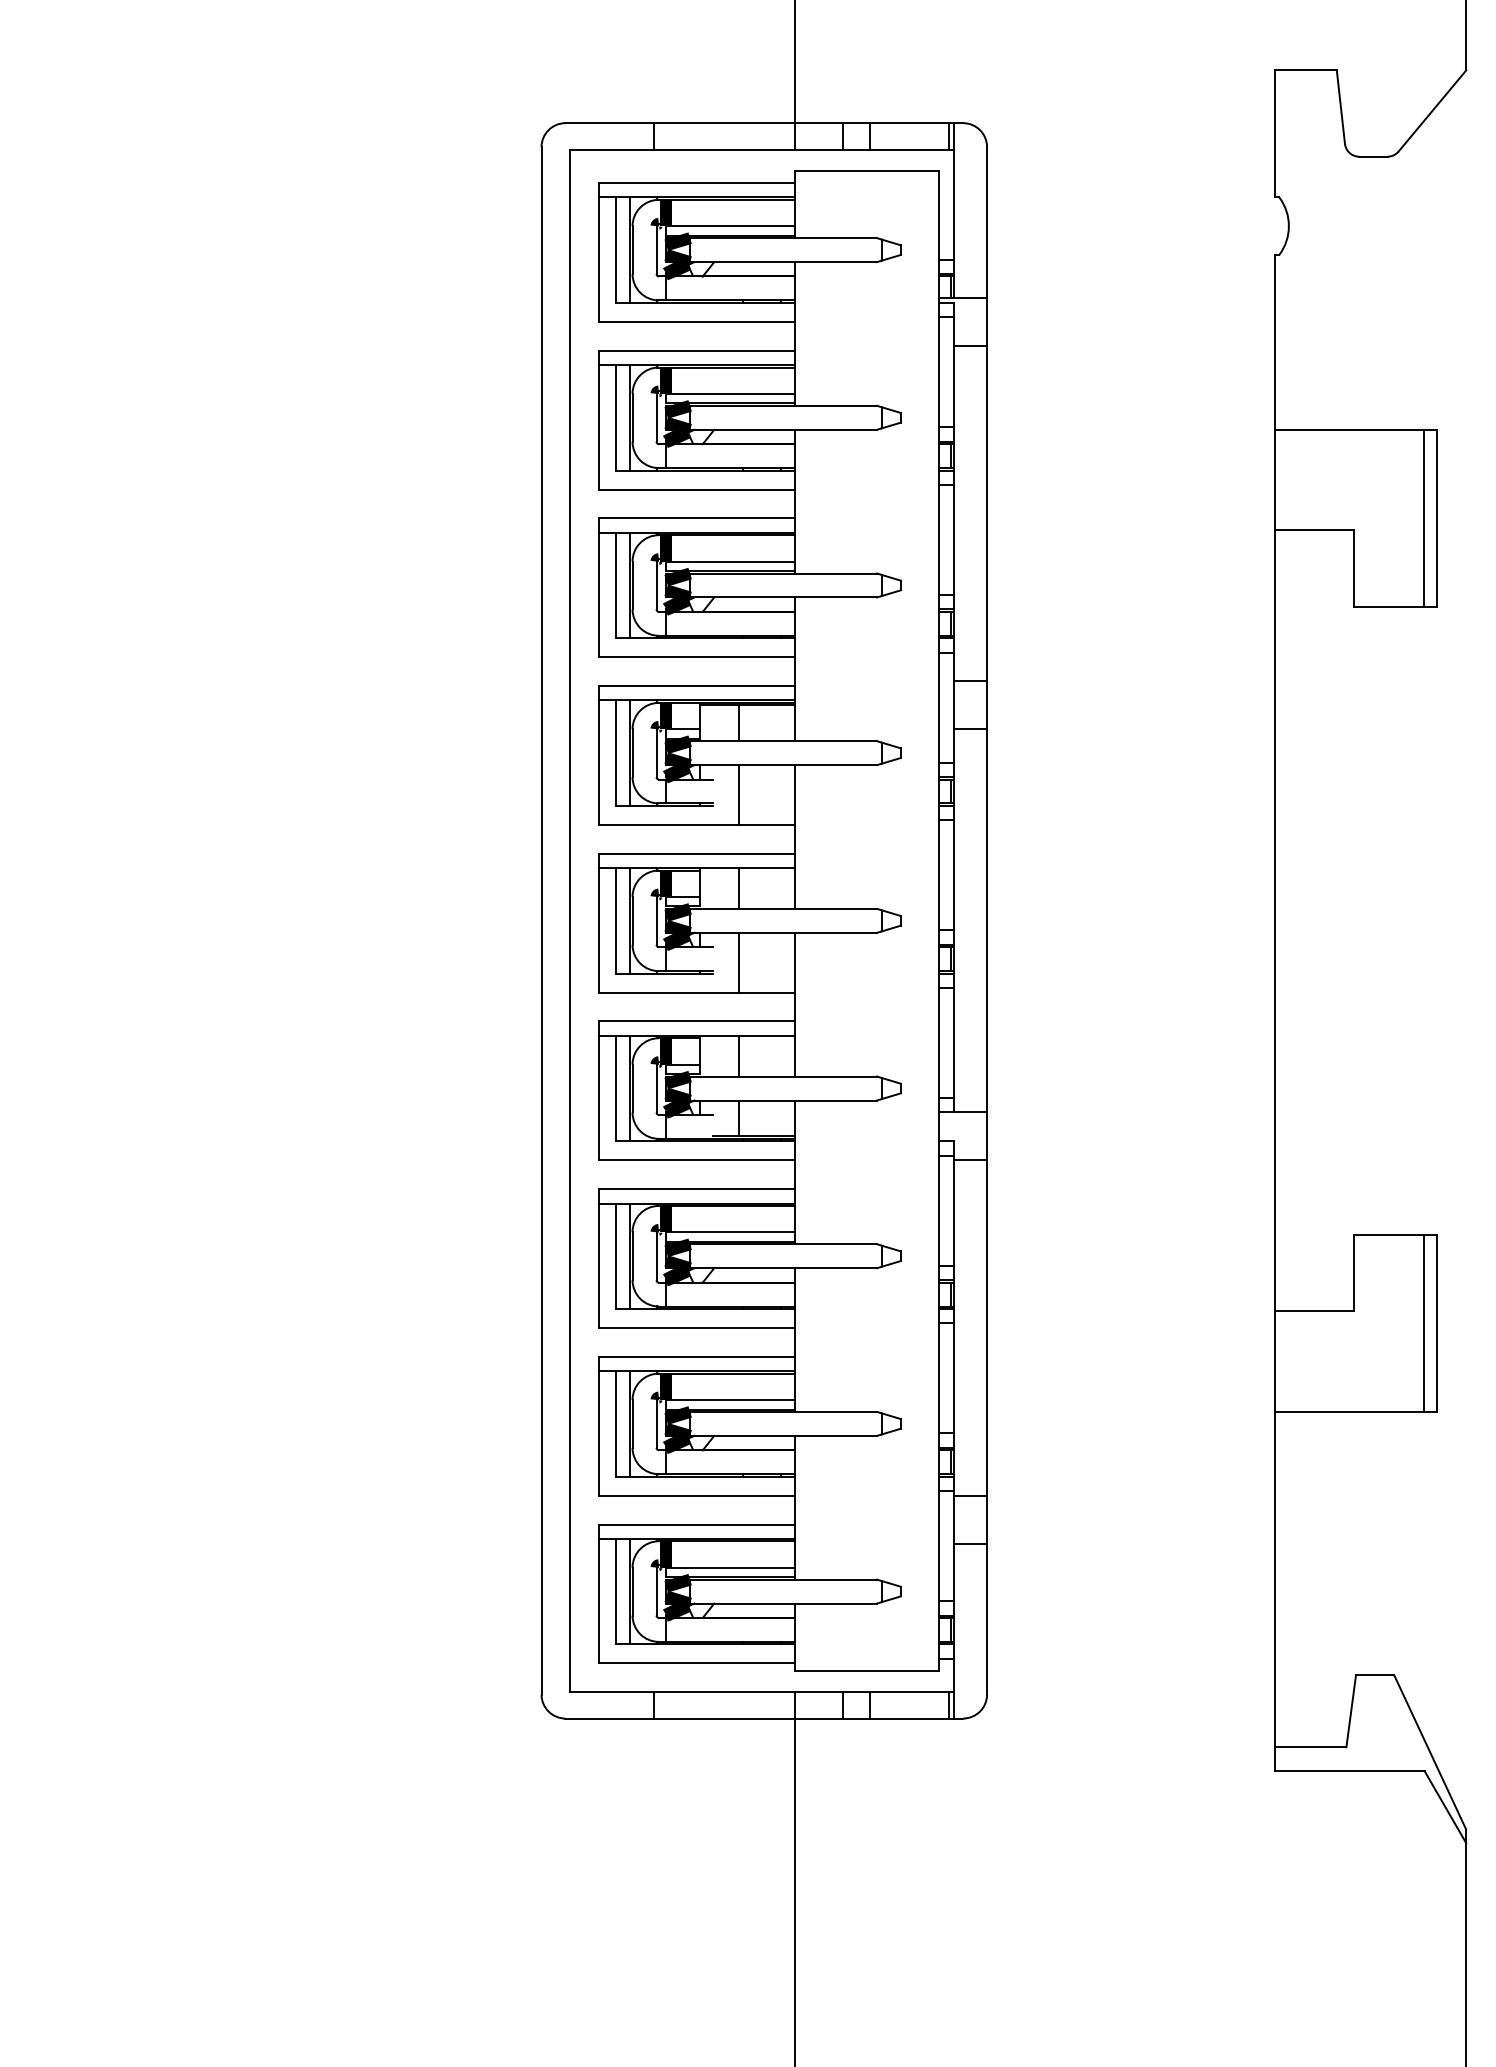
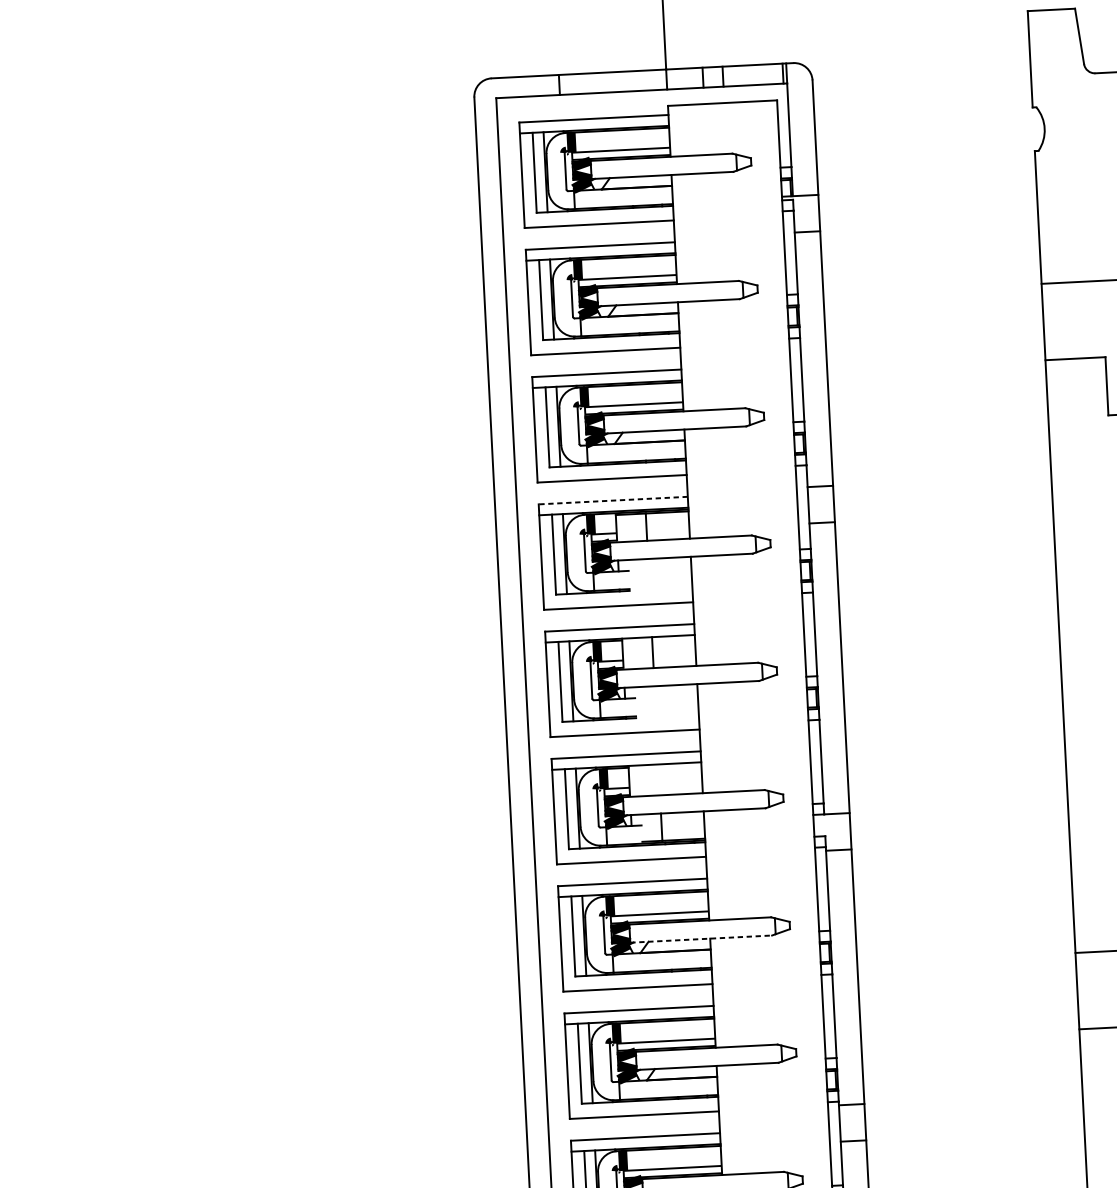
line: (696, 686) -> (612, 500), solid -> dashed
line: (739, 795) -> (649, 582), removed
line: (739, 962) -> (655, 708), removed
line: (739, 1055) -> (659, 779), removed
line: (784, 1268) -> (701, 939), solid -> dashed

